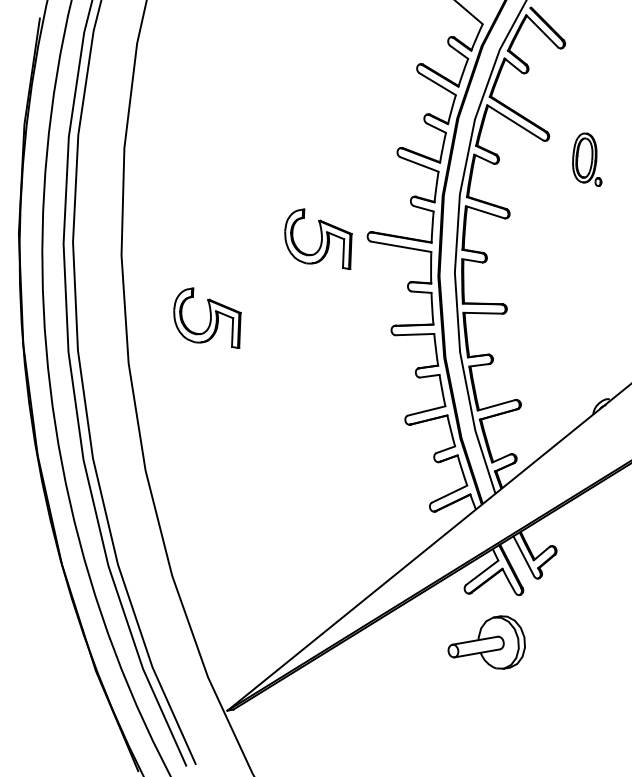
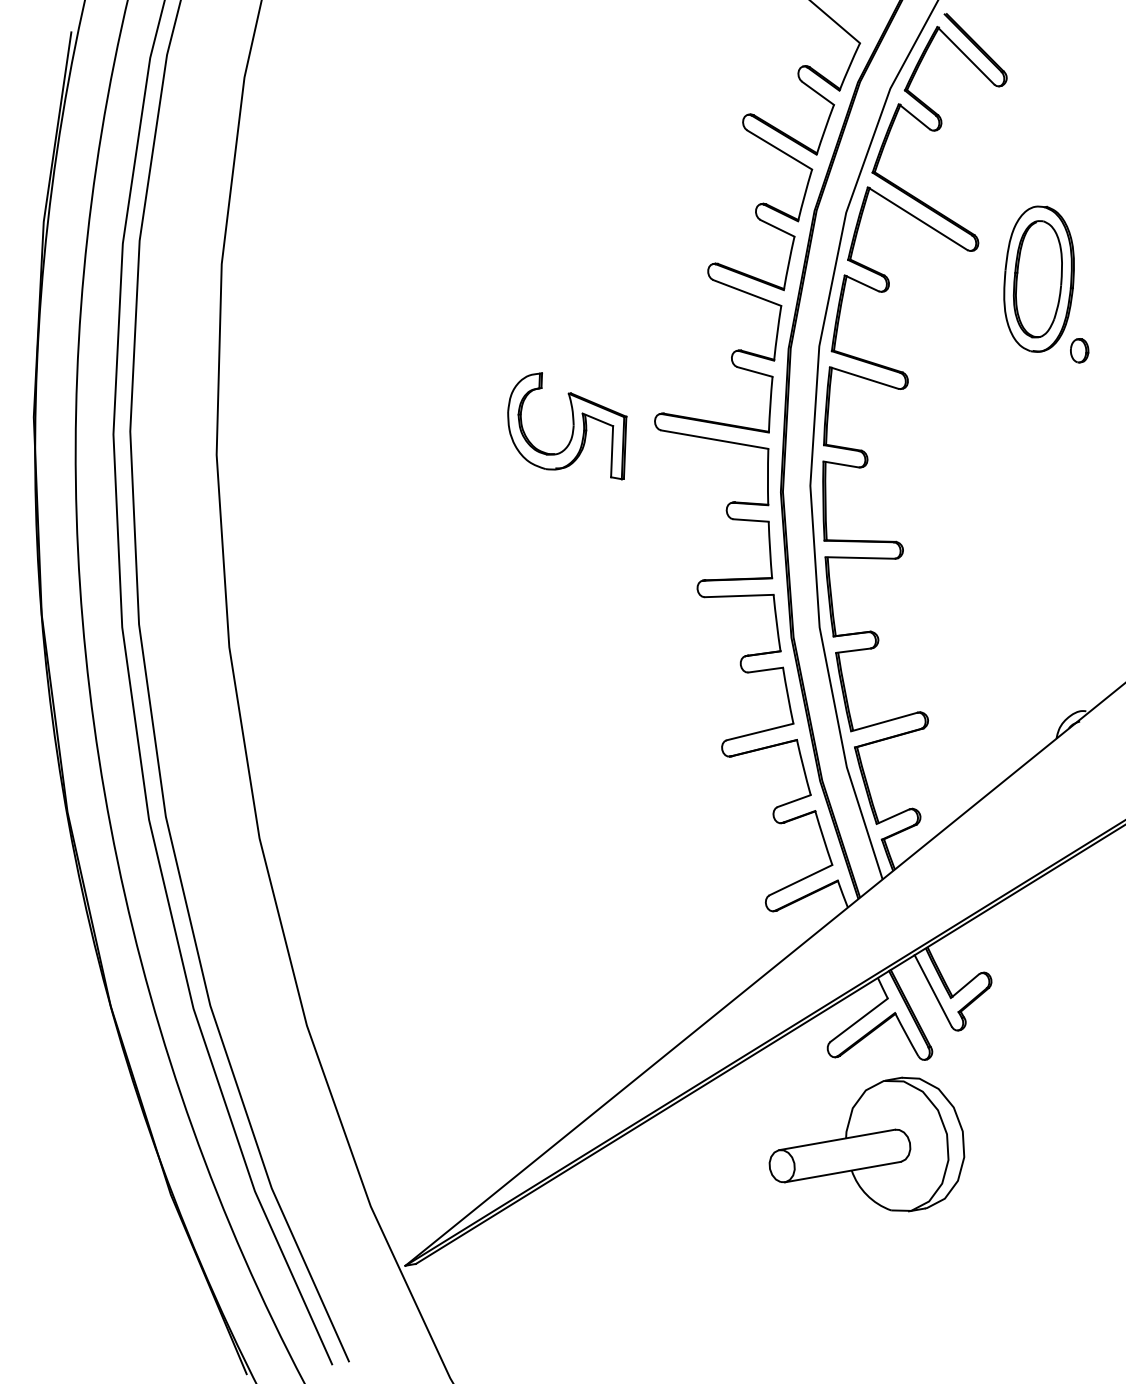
part: (586, 159) -> (1044, 284), size x1.67
part: (207, 317) -> (369, 565), removed
part: (486, 642) -> (866, 1144), size x1.43

